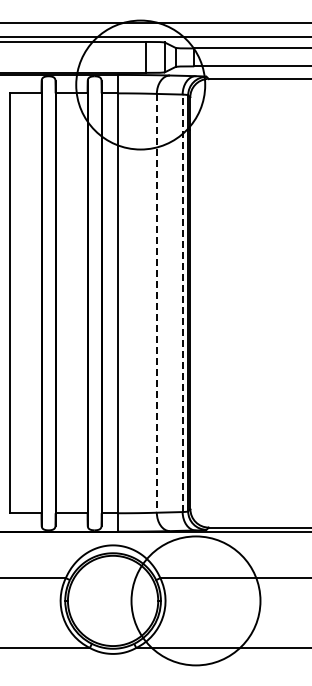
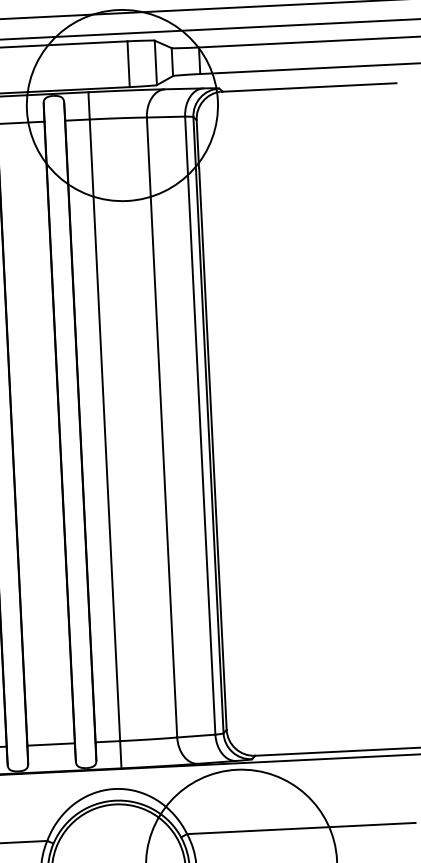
line: (156, 303) -> (161, 427), dashed -> solid
line: (182, 303) -> (200, 425), dashed -> solid

